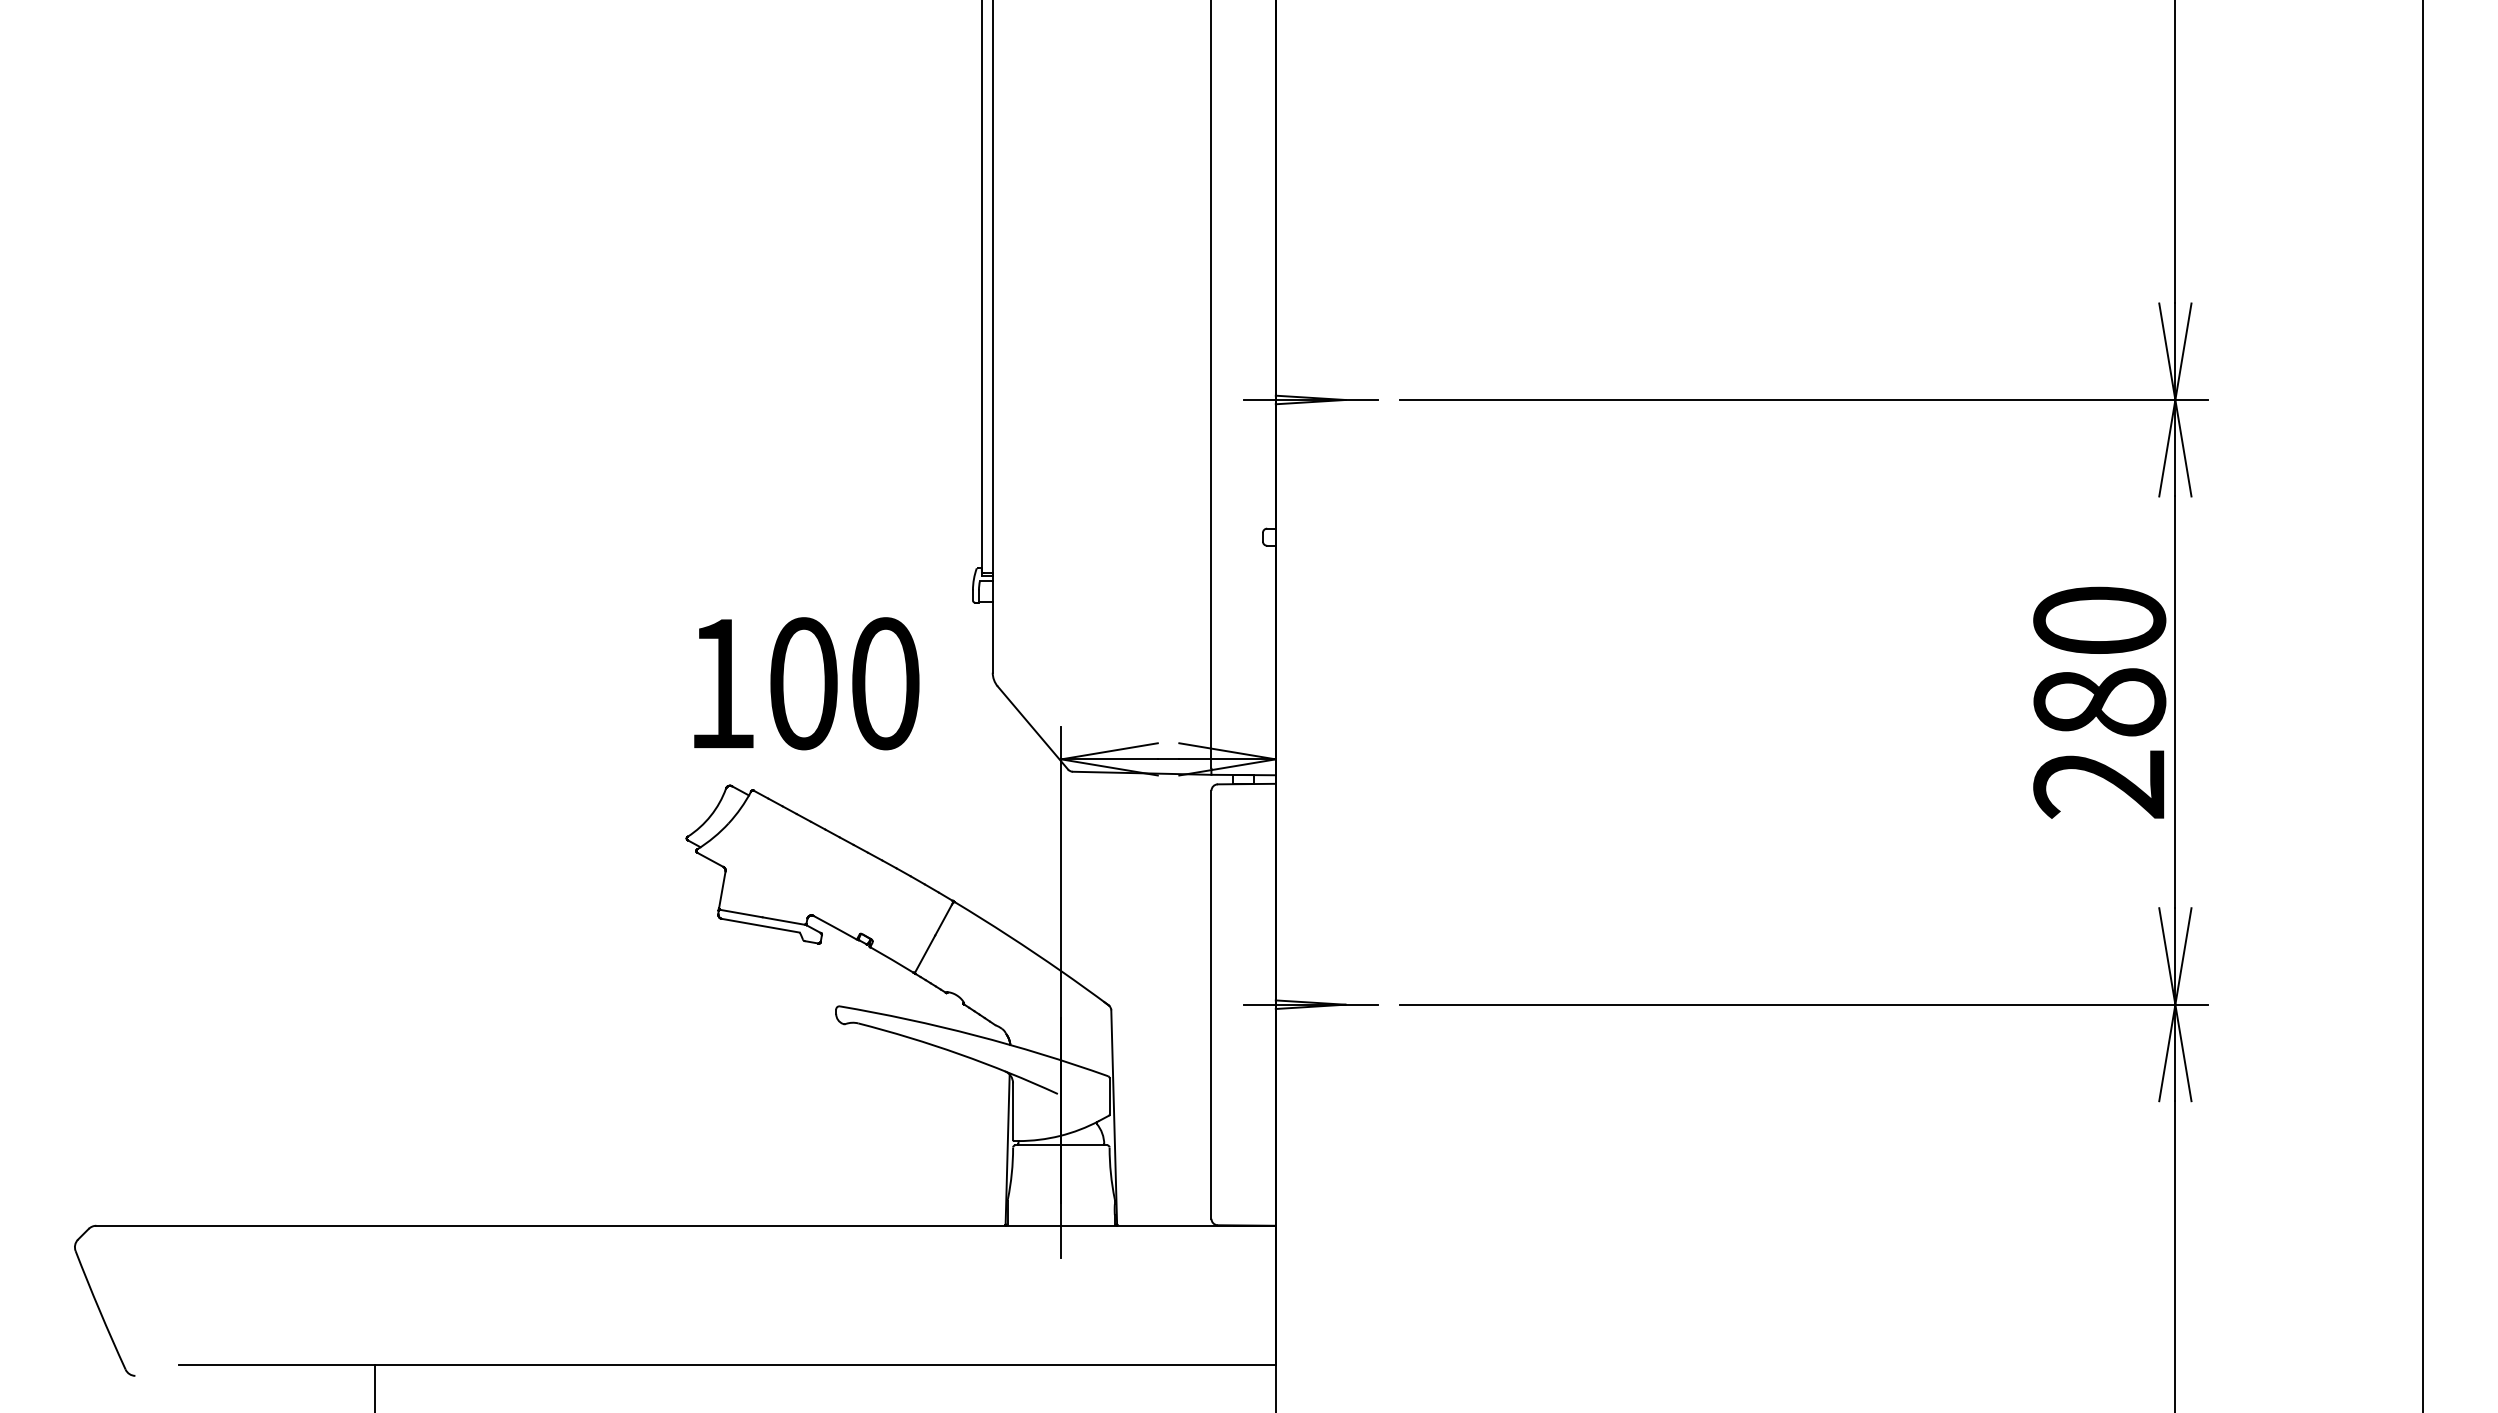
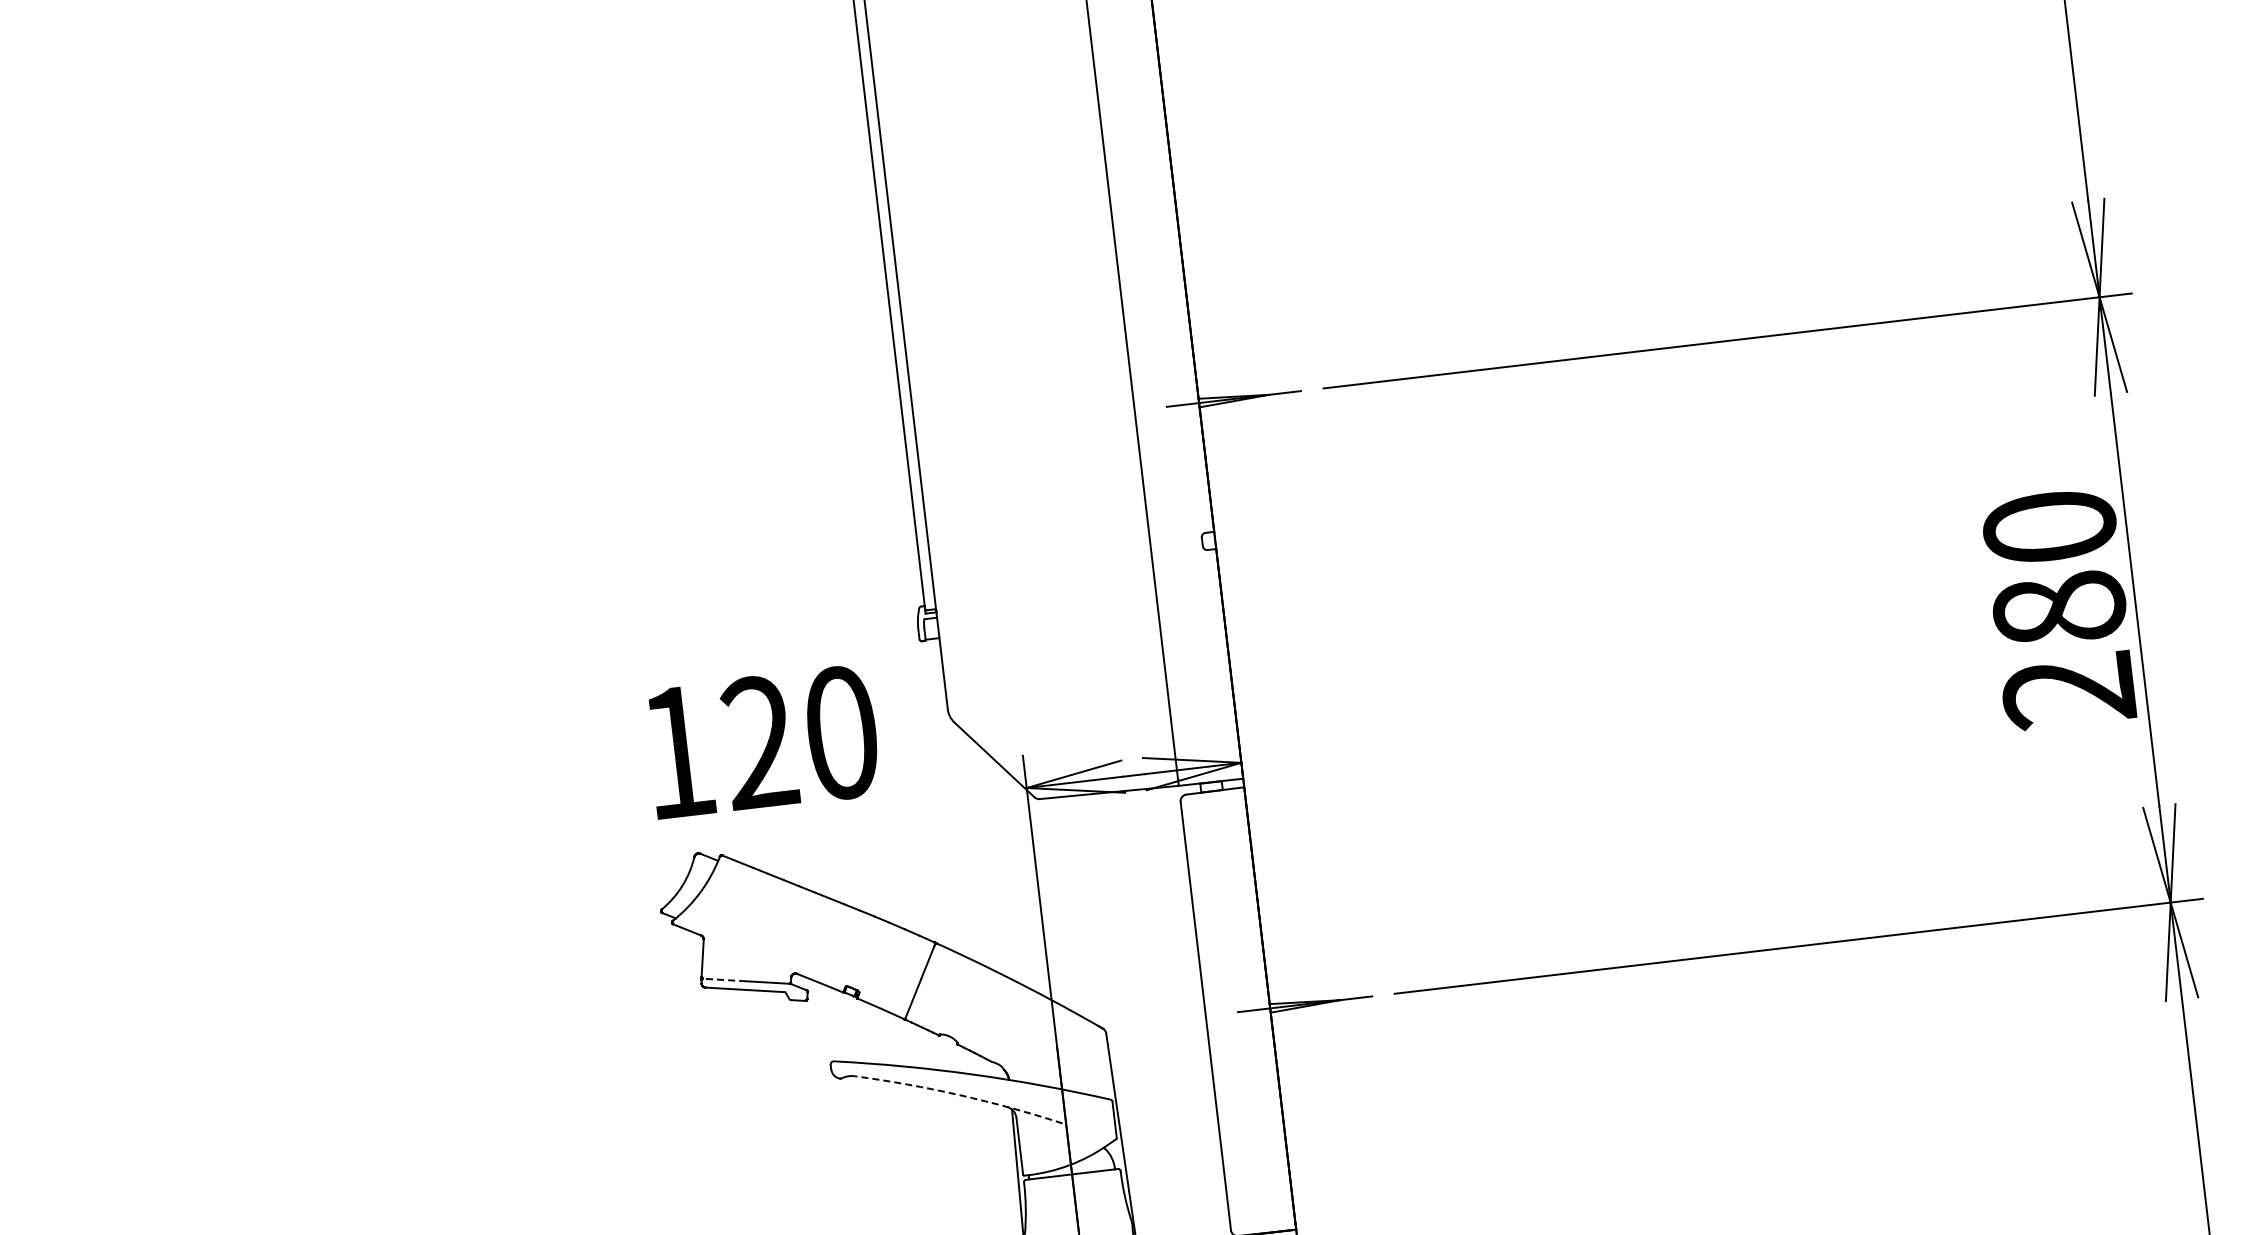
text: (803, 683) -> (759, 742), 100 -> 120
line: (741, 913) -> (724, 979), solid -> dashed
arc: (959, 1054) -> (959, 1095), solid -> dashed

